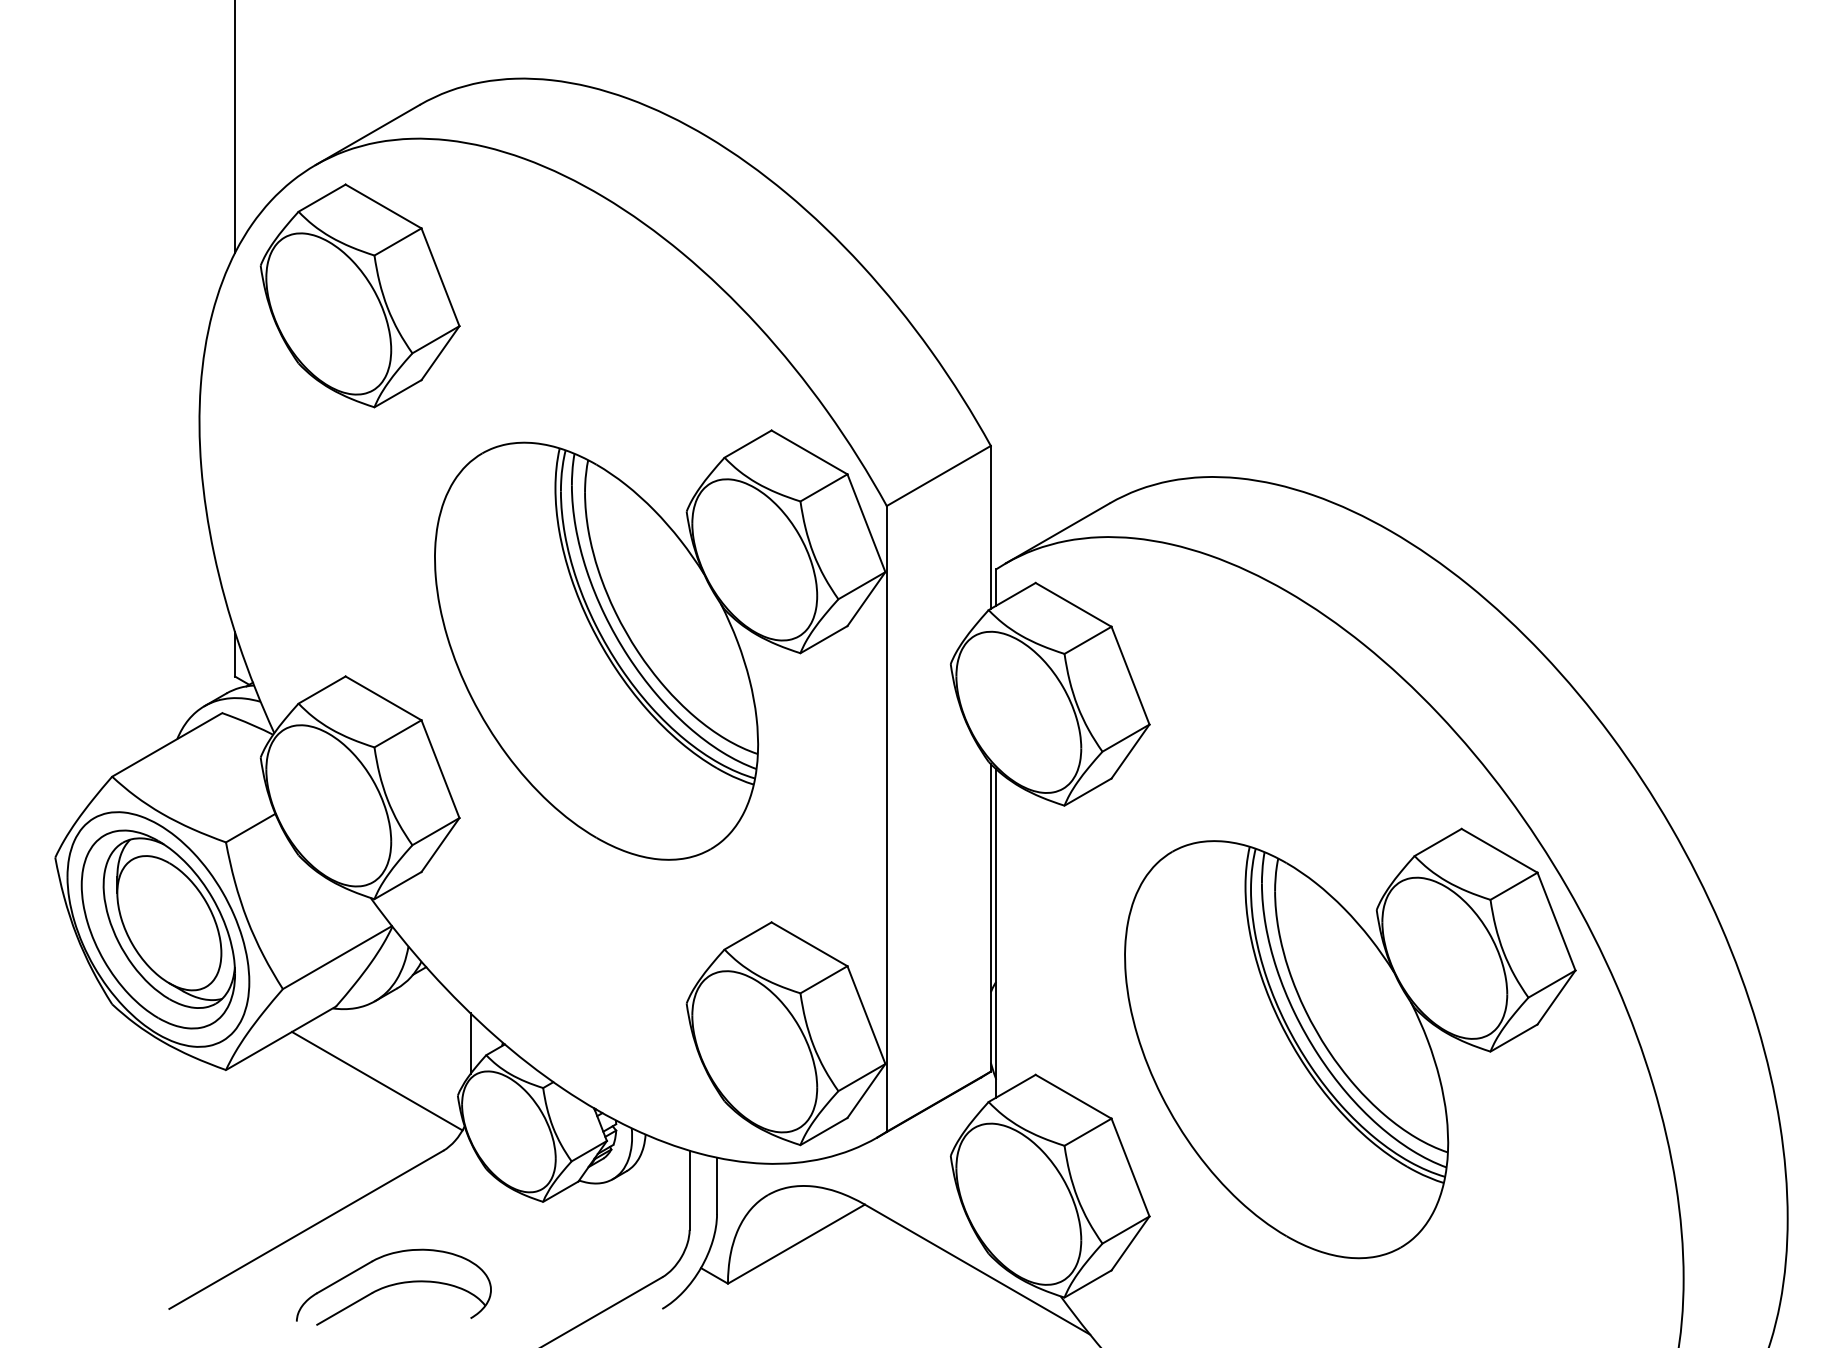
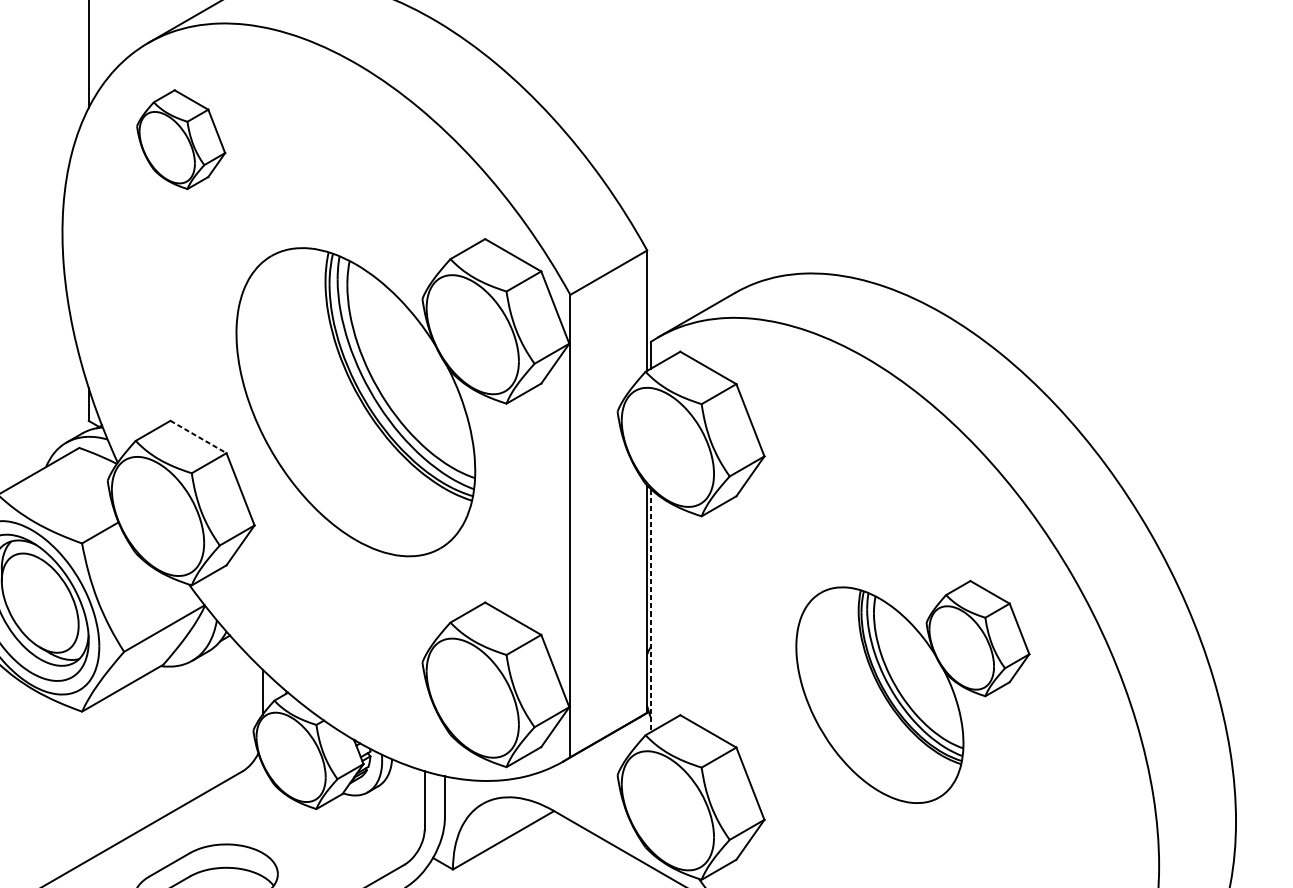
part: (359, 295) -> (180, 139), size x0.6
line: (383, 698) -> (198, 437), solid -> dashed
line: (996, 933) -> (651, 610), solid -> dashed
part: (1350, 1043) -> (912, 692), size x0.7
line: (377, 1080) -> (194, 719), removed

